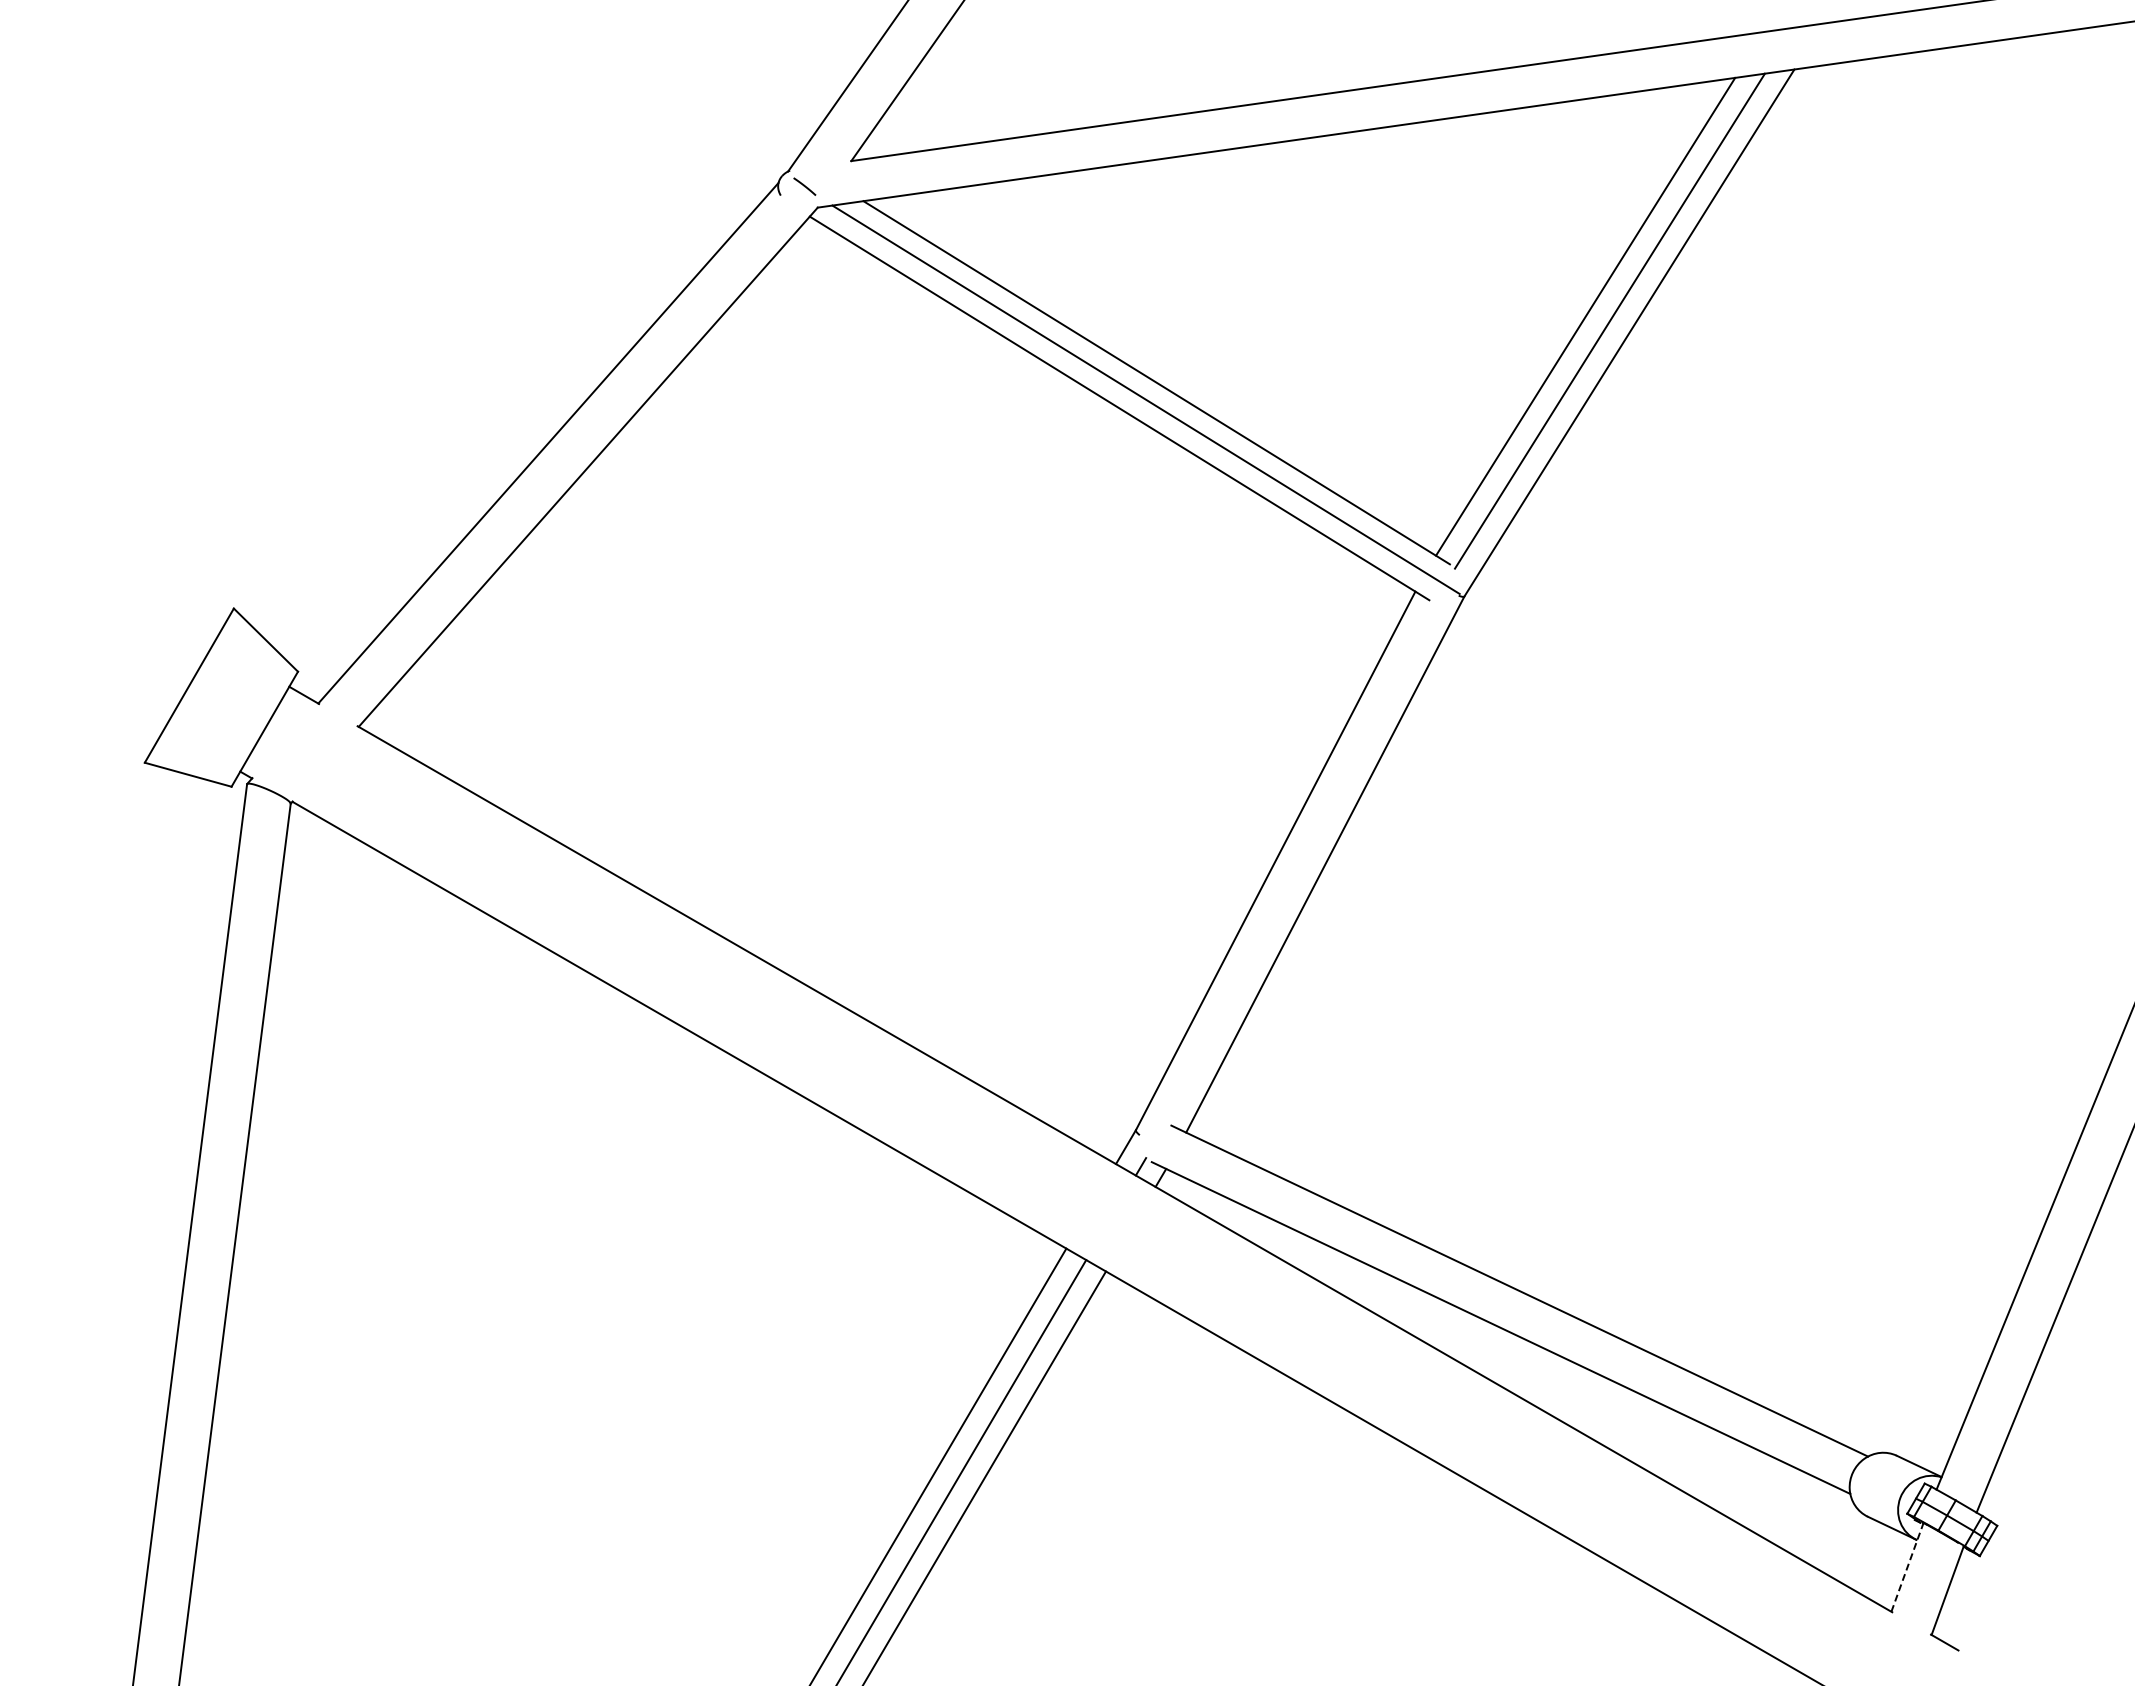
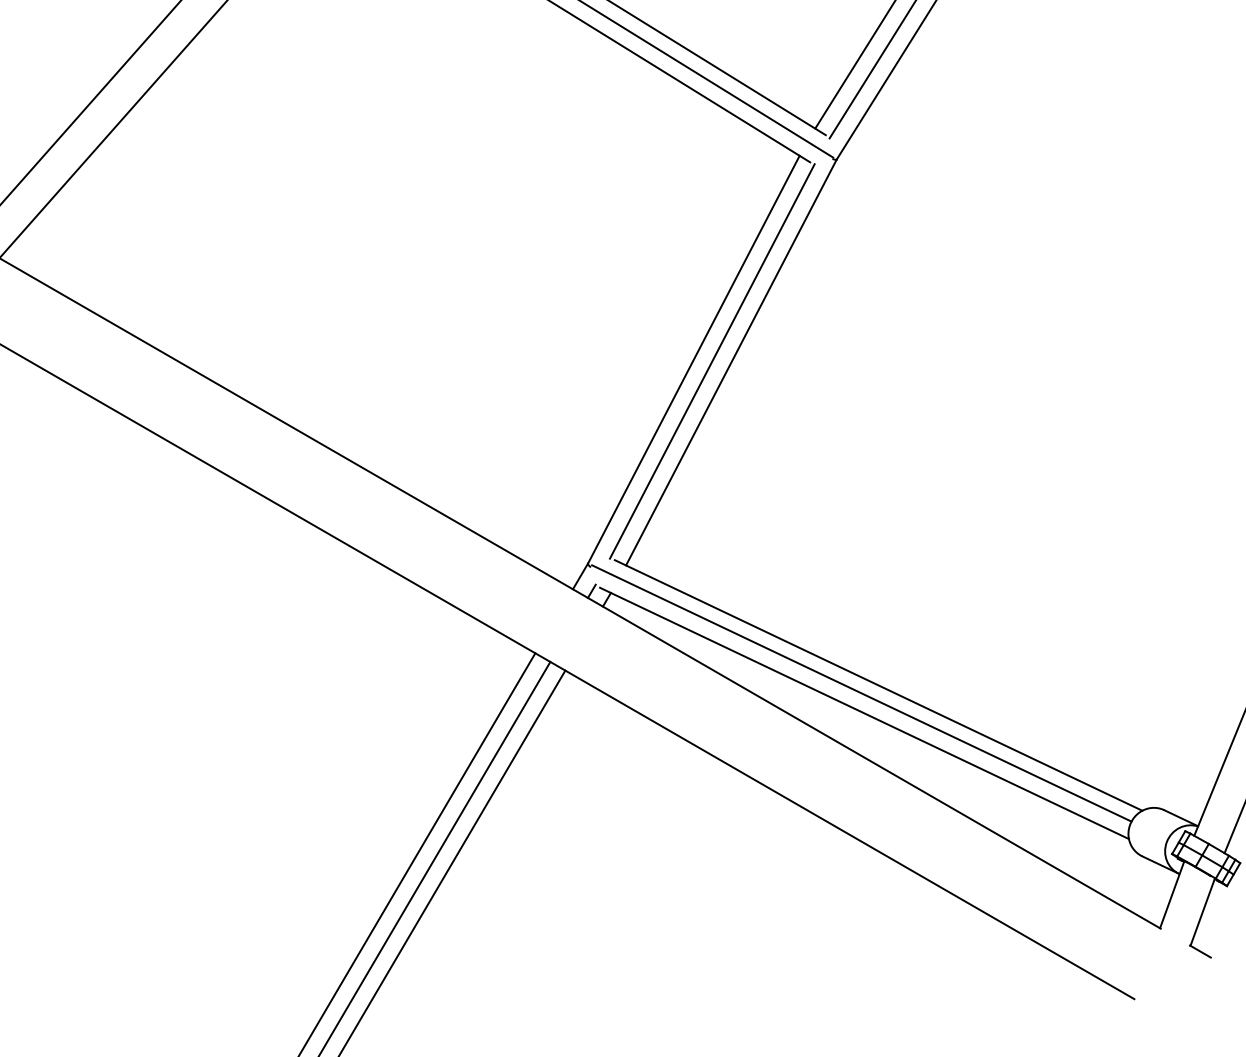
line: (1299, 862) -> (711, 360), added
line: (1497, 1301) -> (861, 693), added
line: (1907, 1567) -> (1172, 894), dashed -> solid

